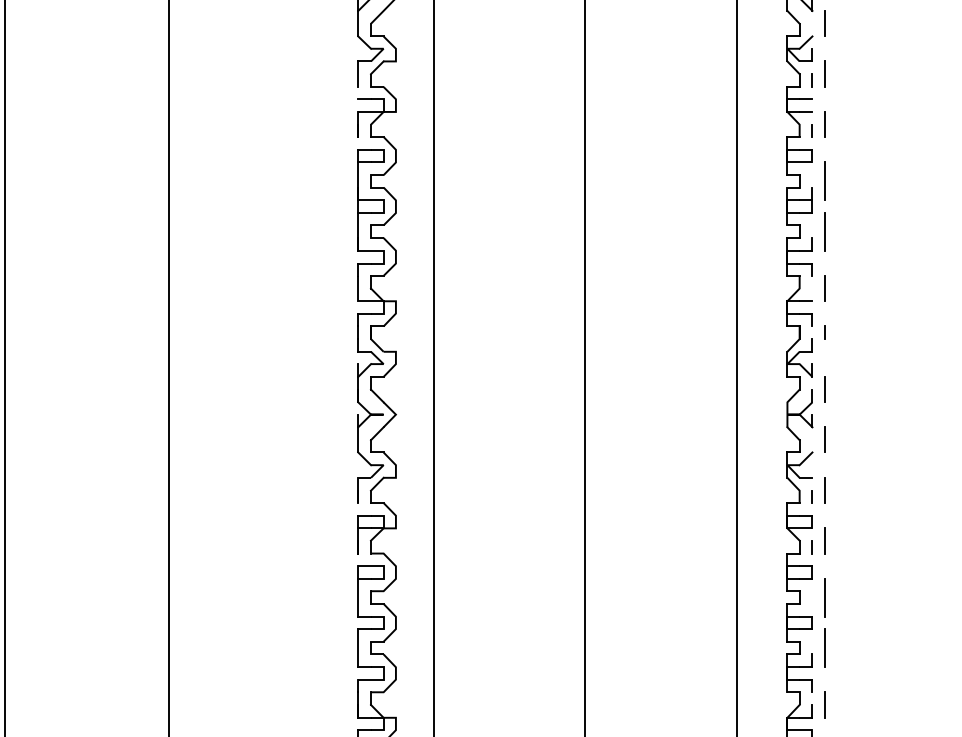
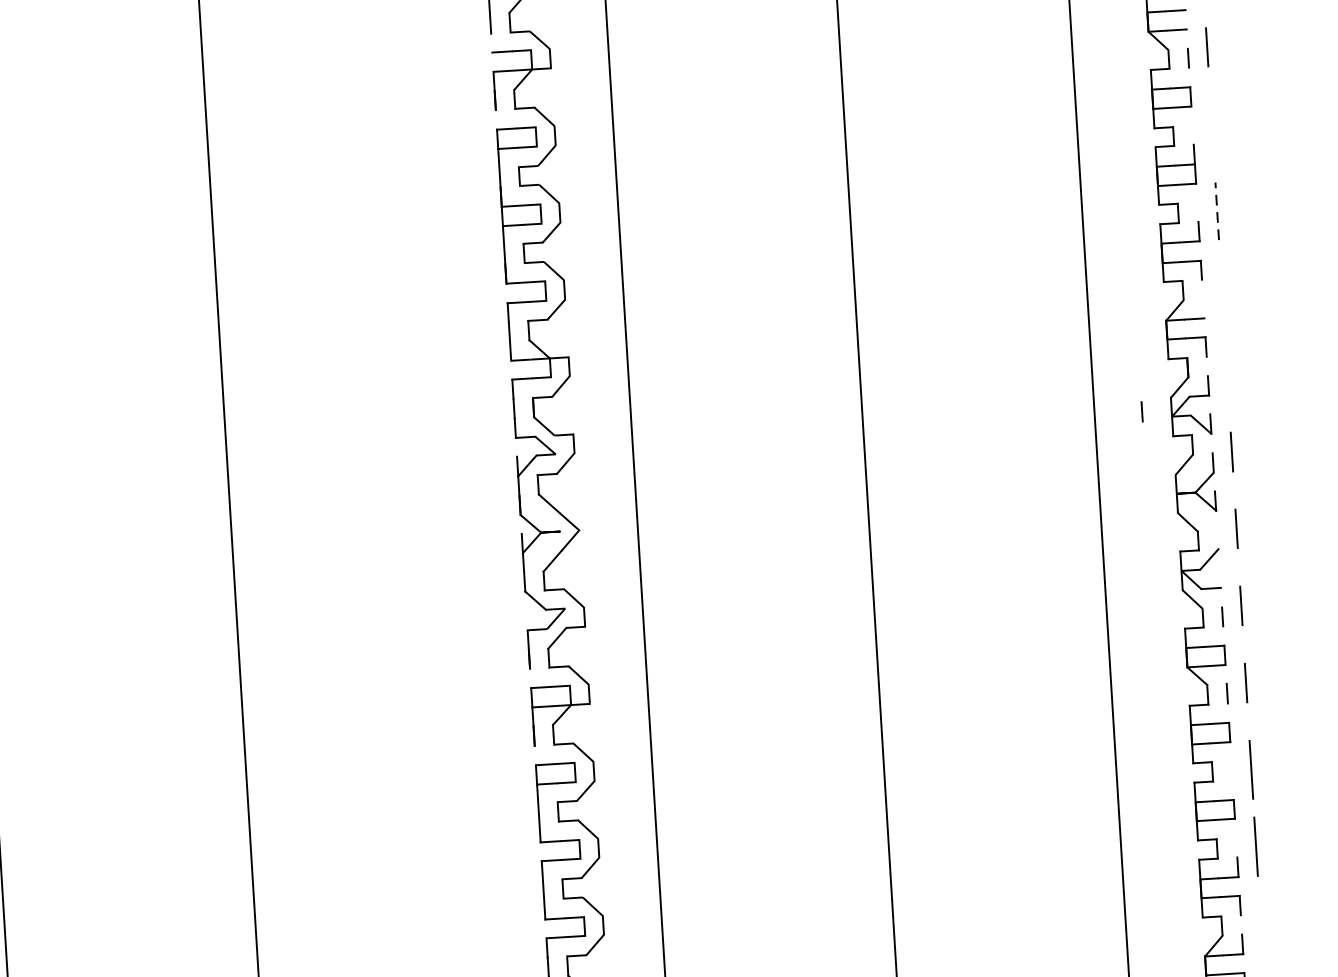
line: (825, 181) -> (1213, 134), removed
line: (825, 231) -> (1217, 210), solid -> dashed
line: (825, 288) -> (1223, 297), removed
line: (824, 332) -> (1141, 411), moved
line: (824, 704) -> (1260, 932), removed

